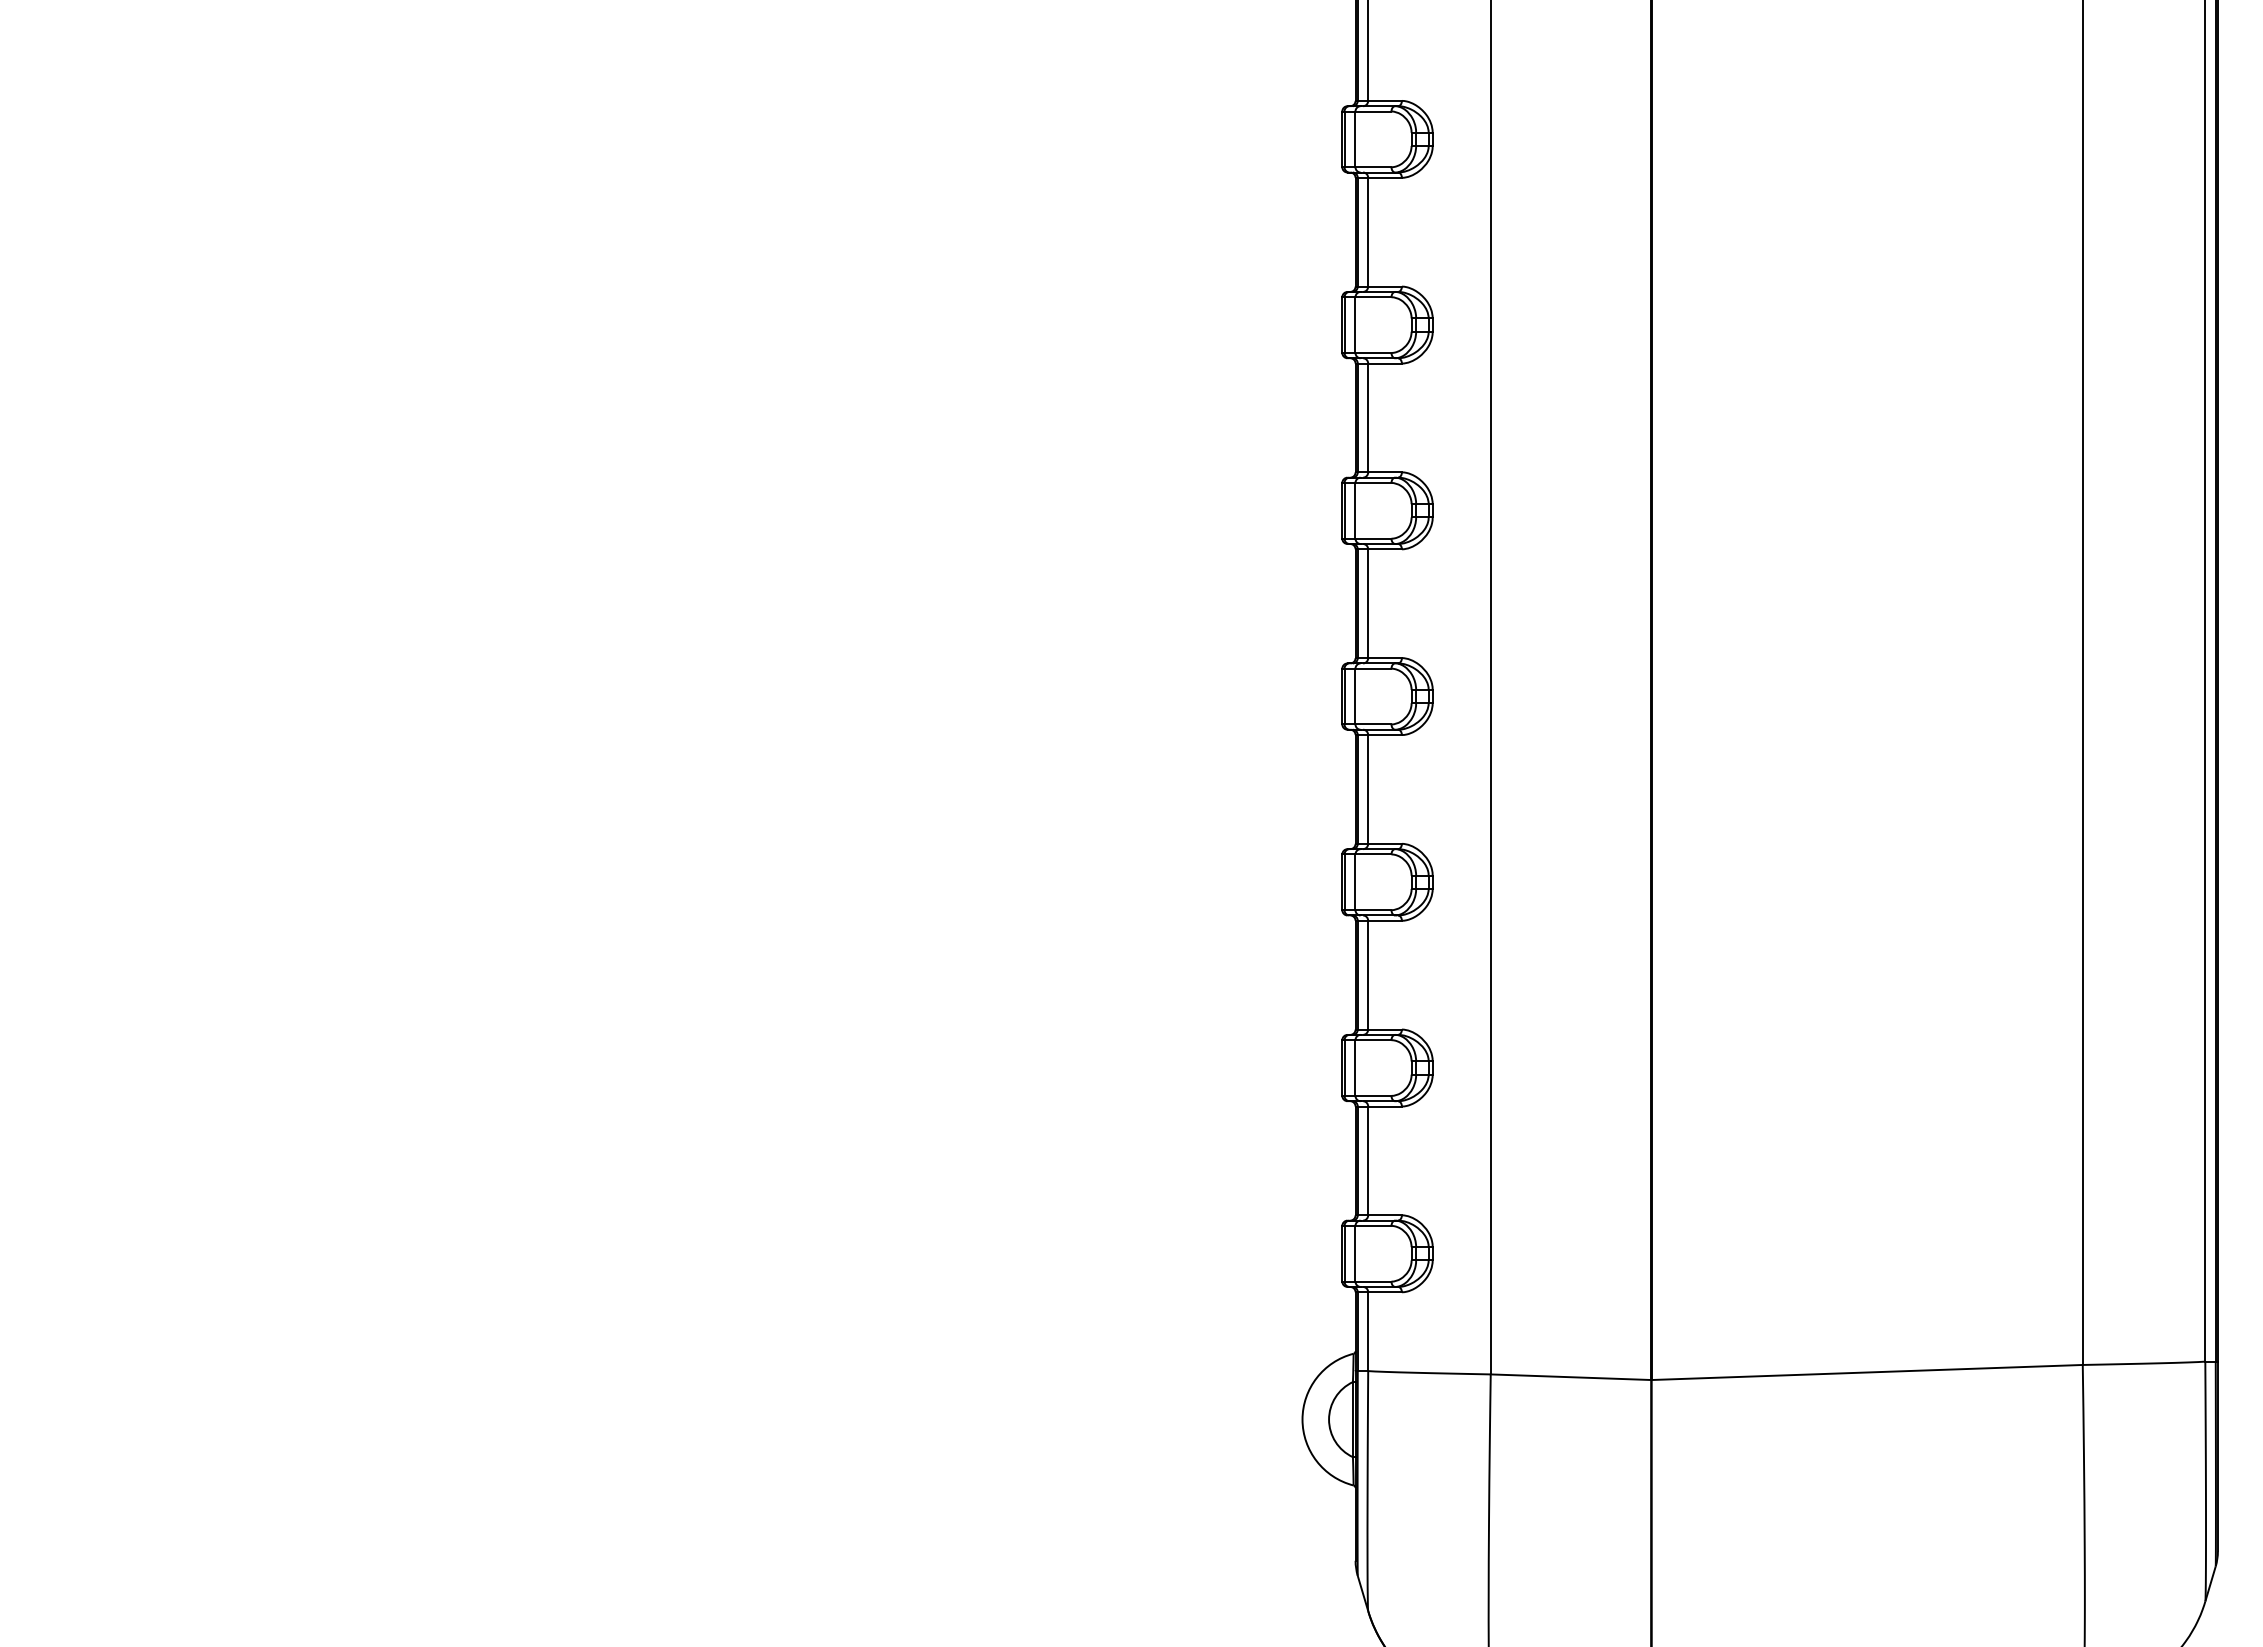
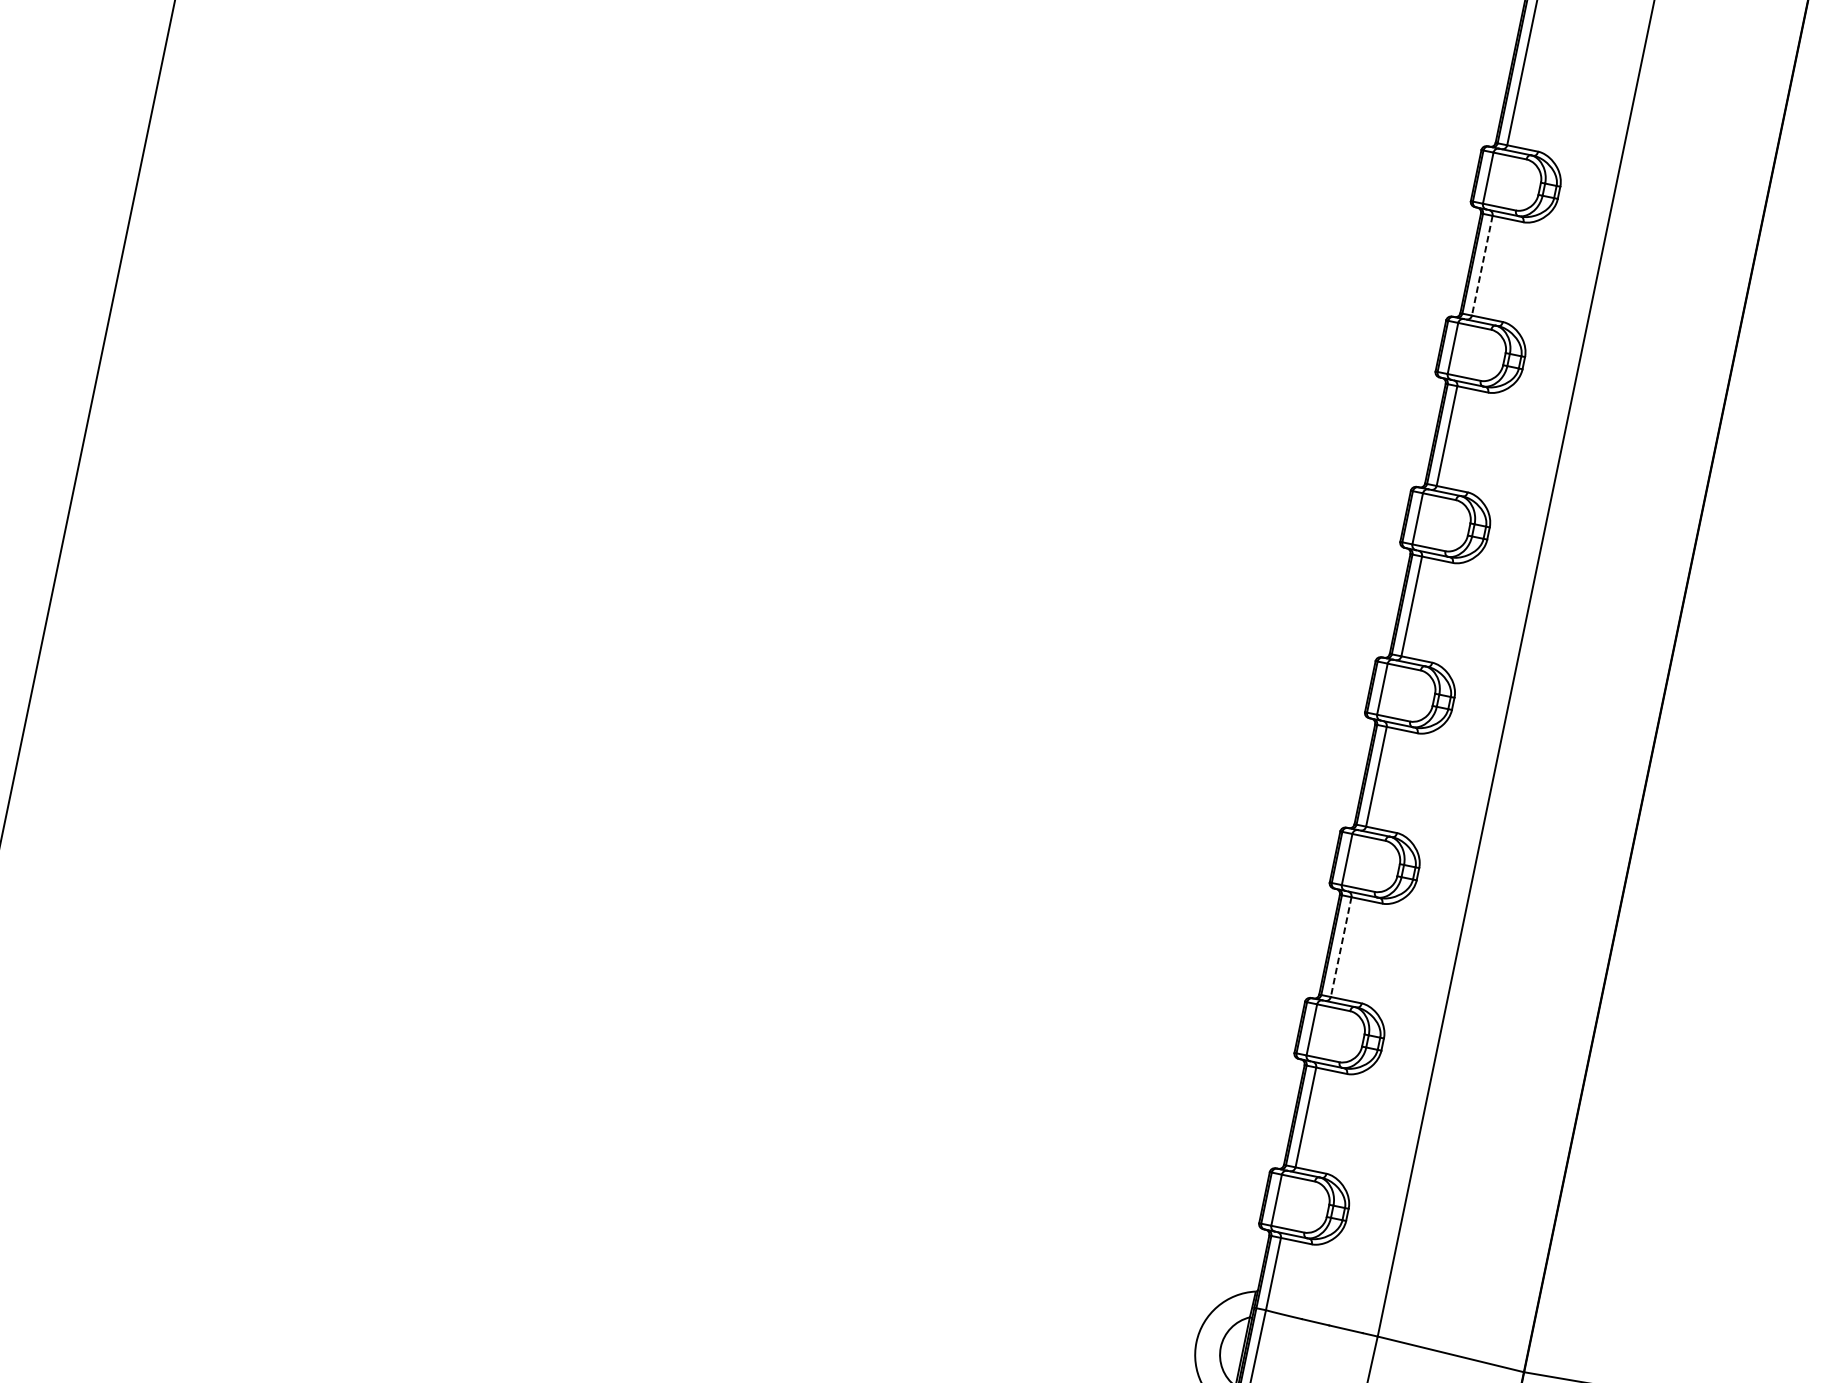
line: (1368, 232) -> (1482, 266), solid -> dashed
line: (1368, 975) -> (1341, 947), solid -> dashed

